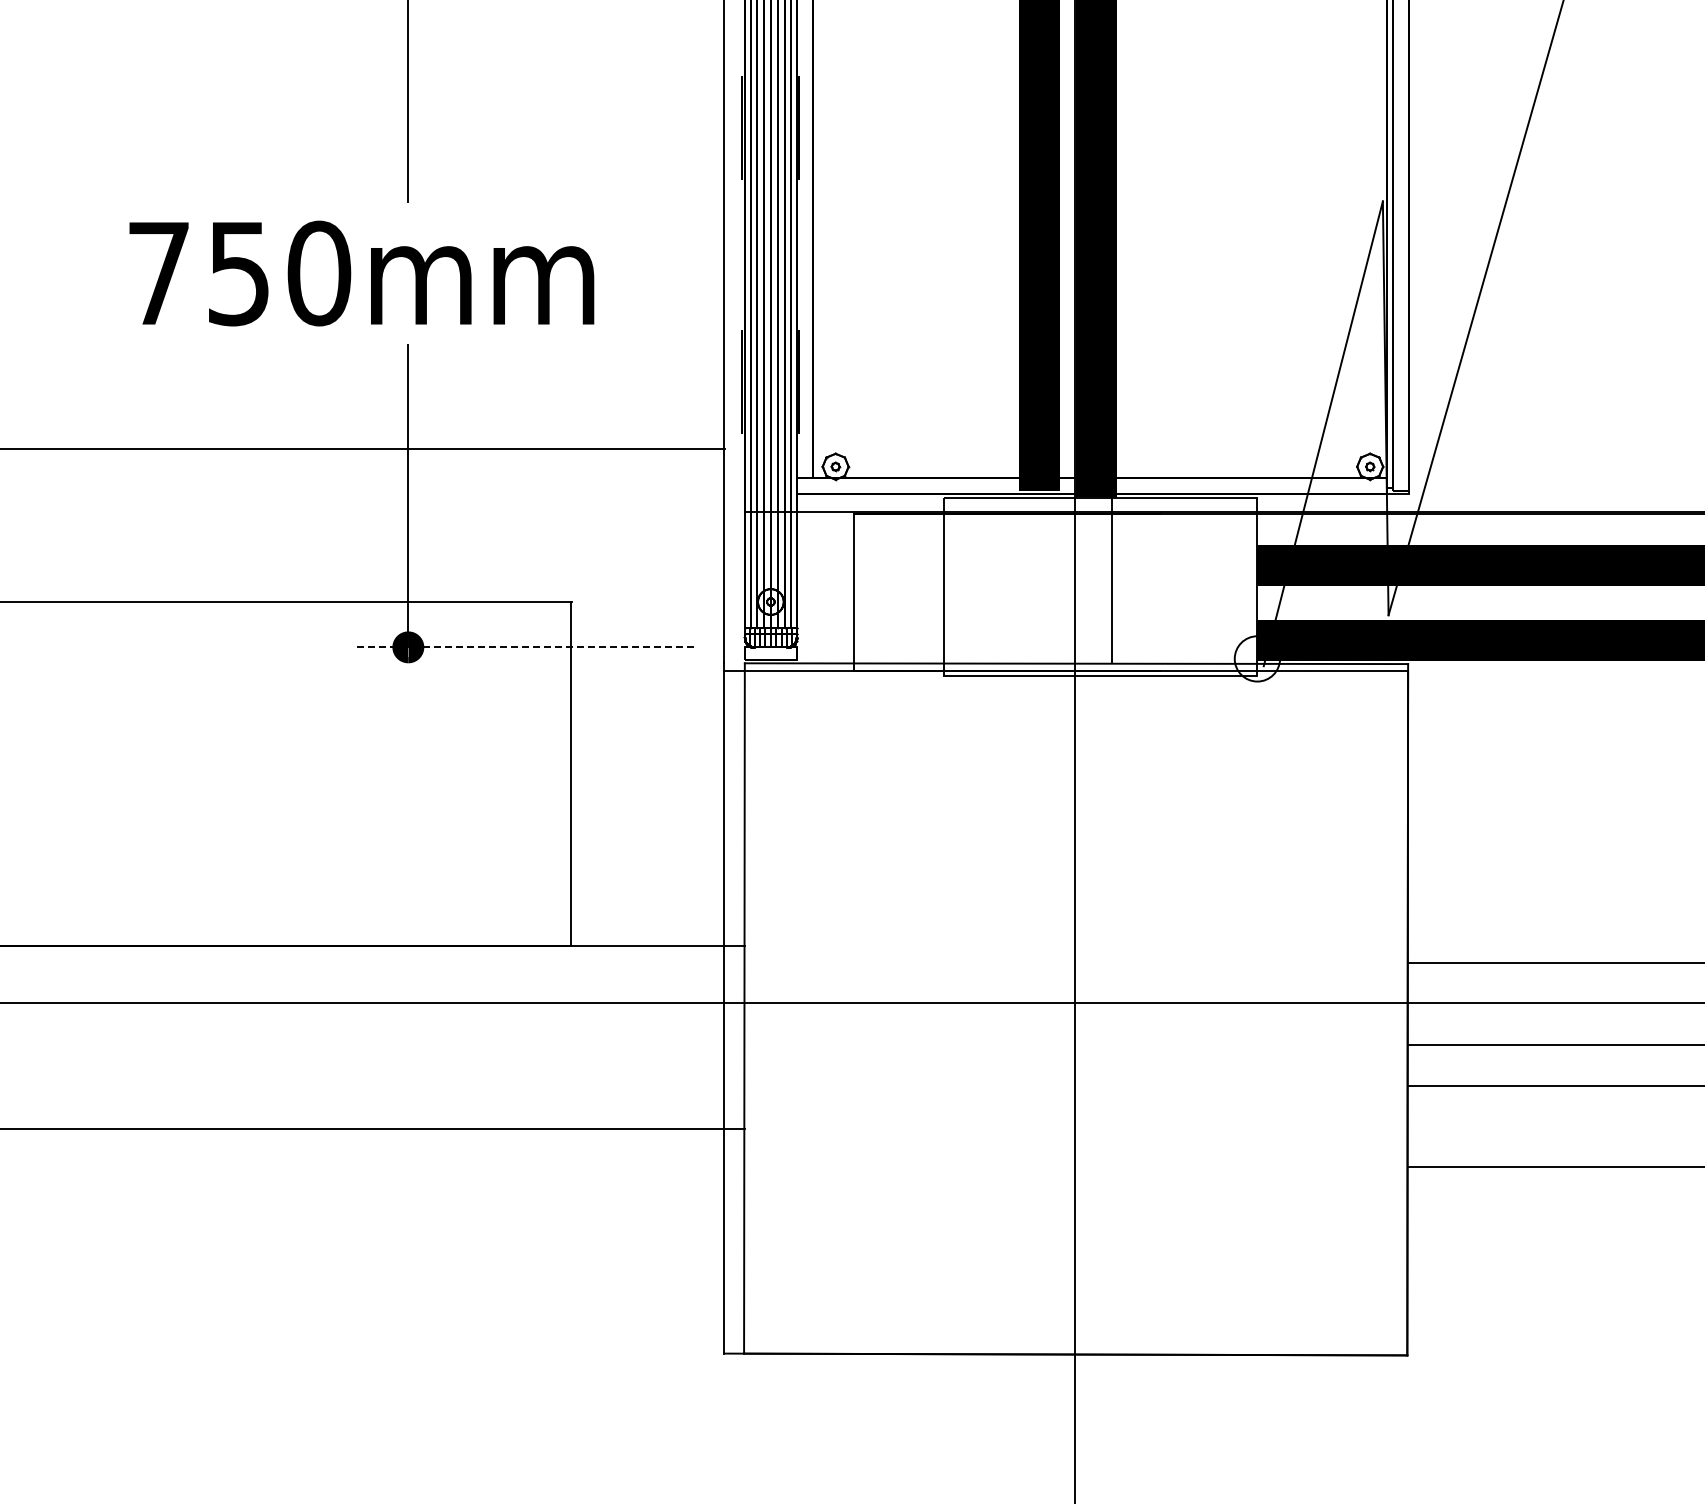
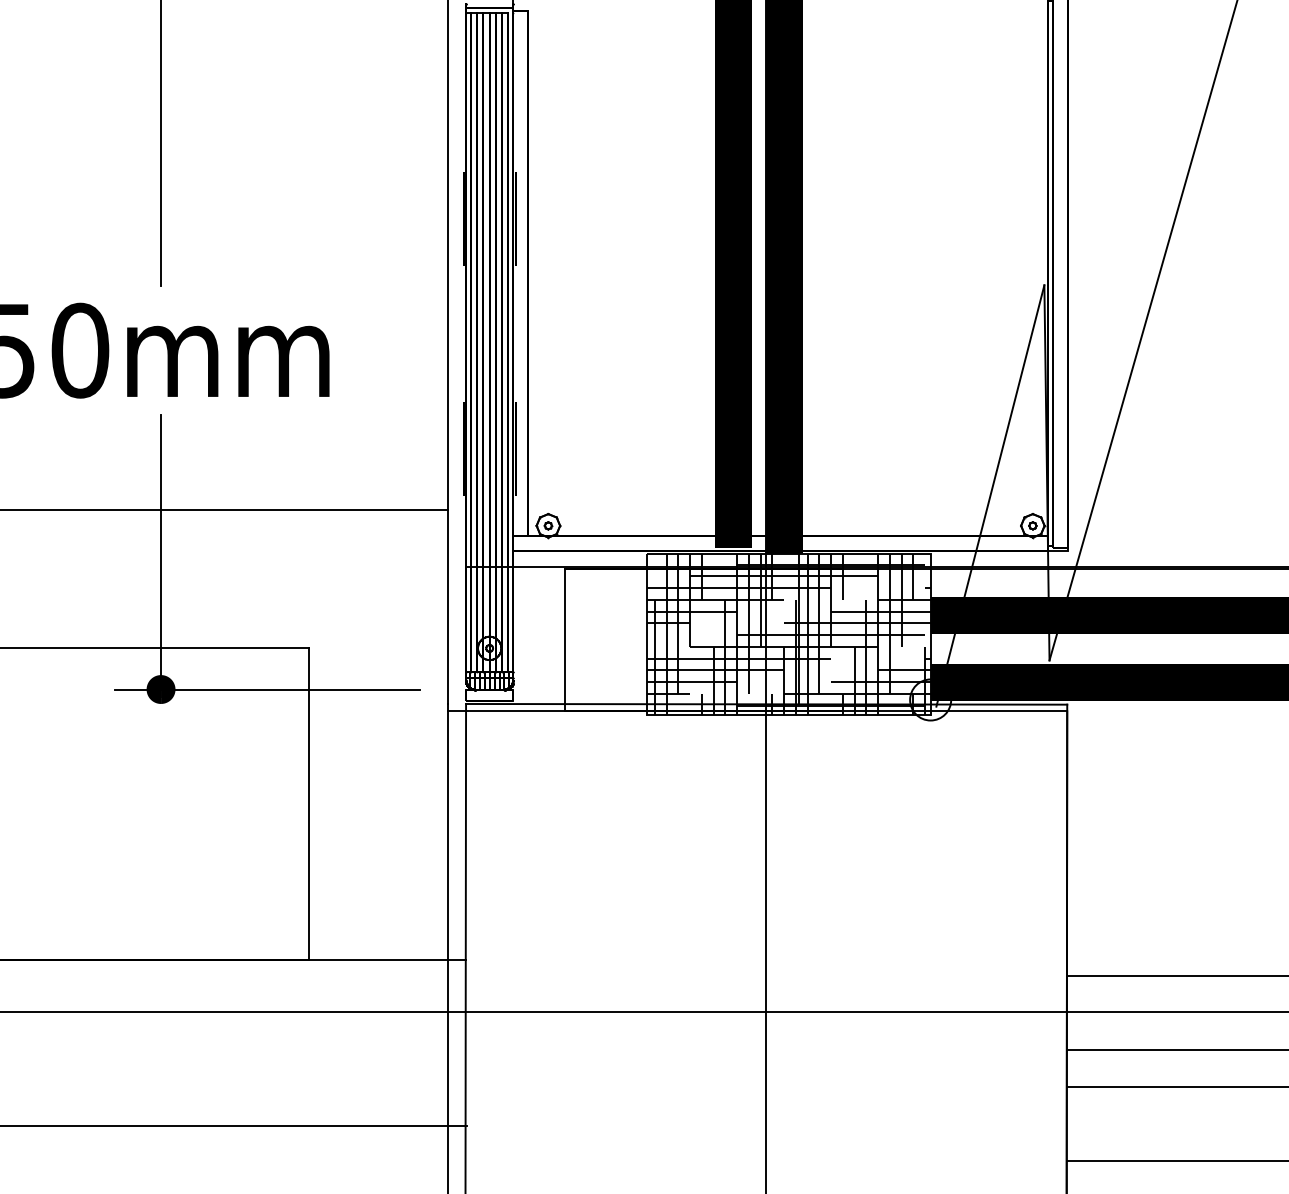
hatch: (1100, 586) -> (788, 634), added
line: (525, 647) -> (267, 689), dashed -> solid

